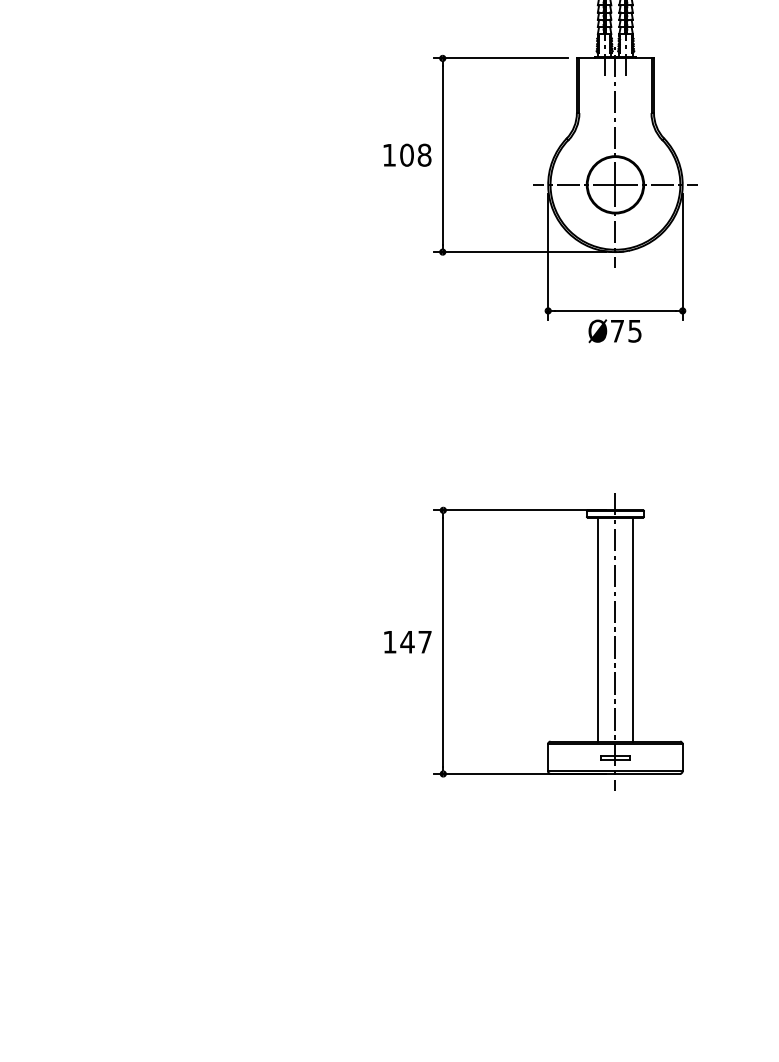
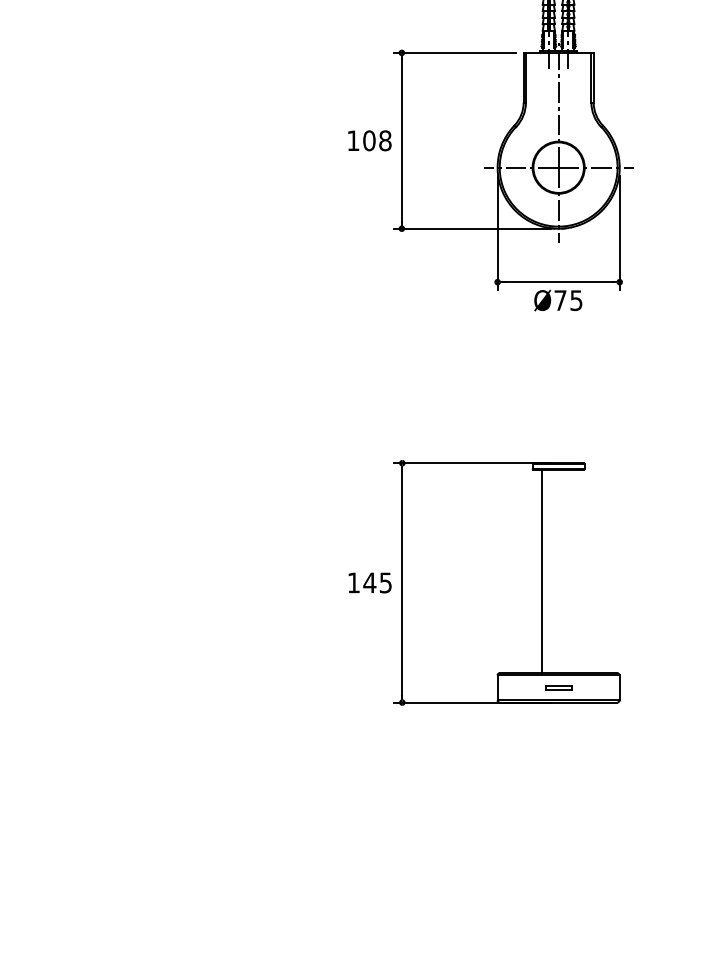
line: (632, 629) -> (574, 571), removed
text: (424, 641) -> (385, 582), 147 -> 145
line: (615, 641) -> (558, 582), removed

